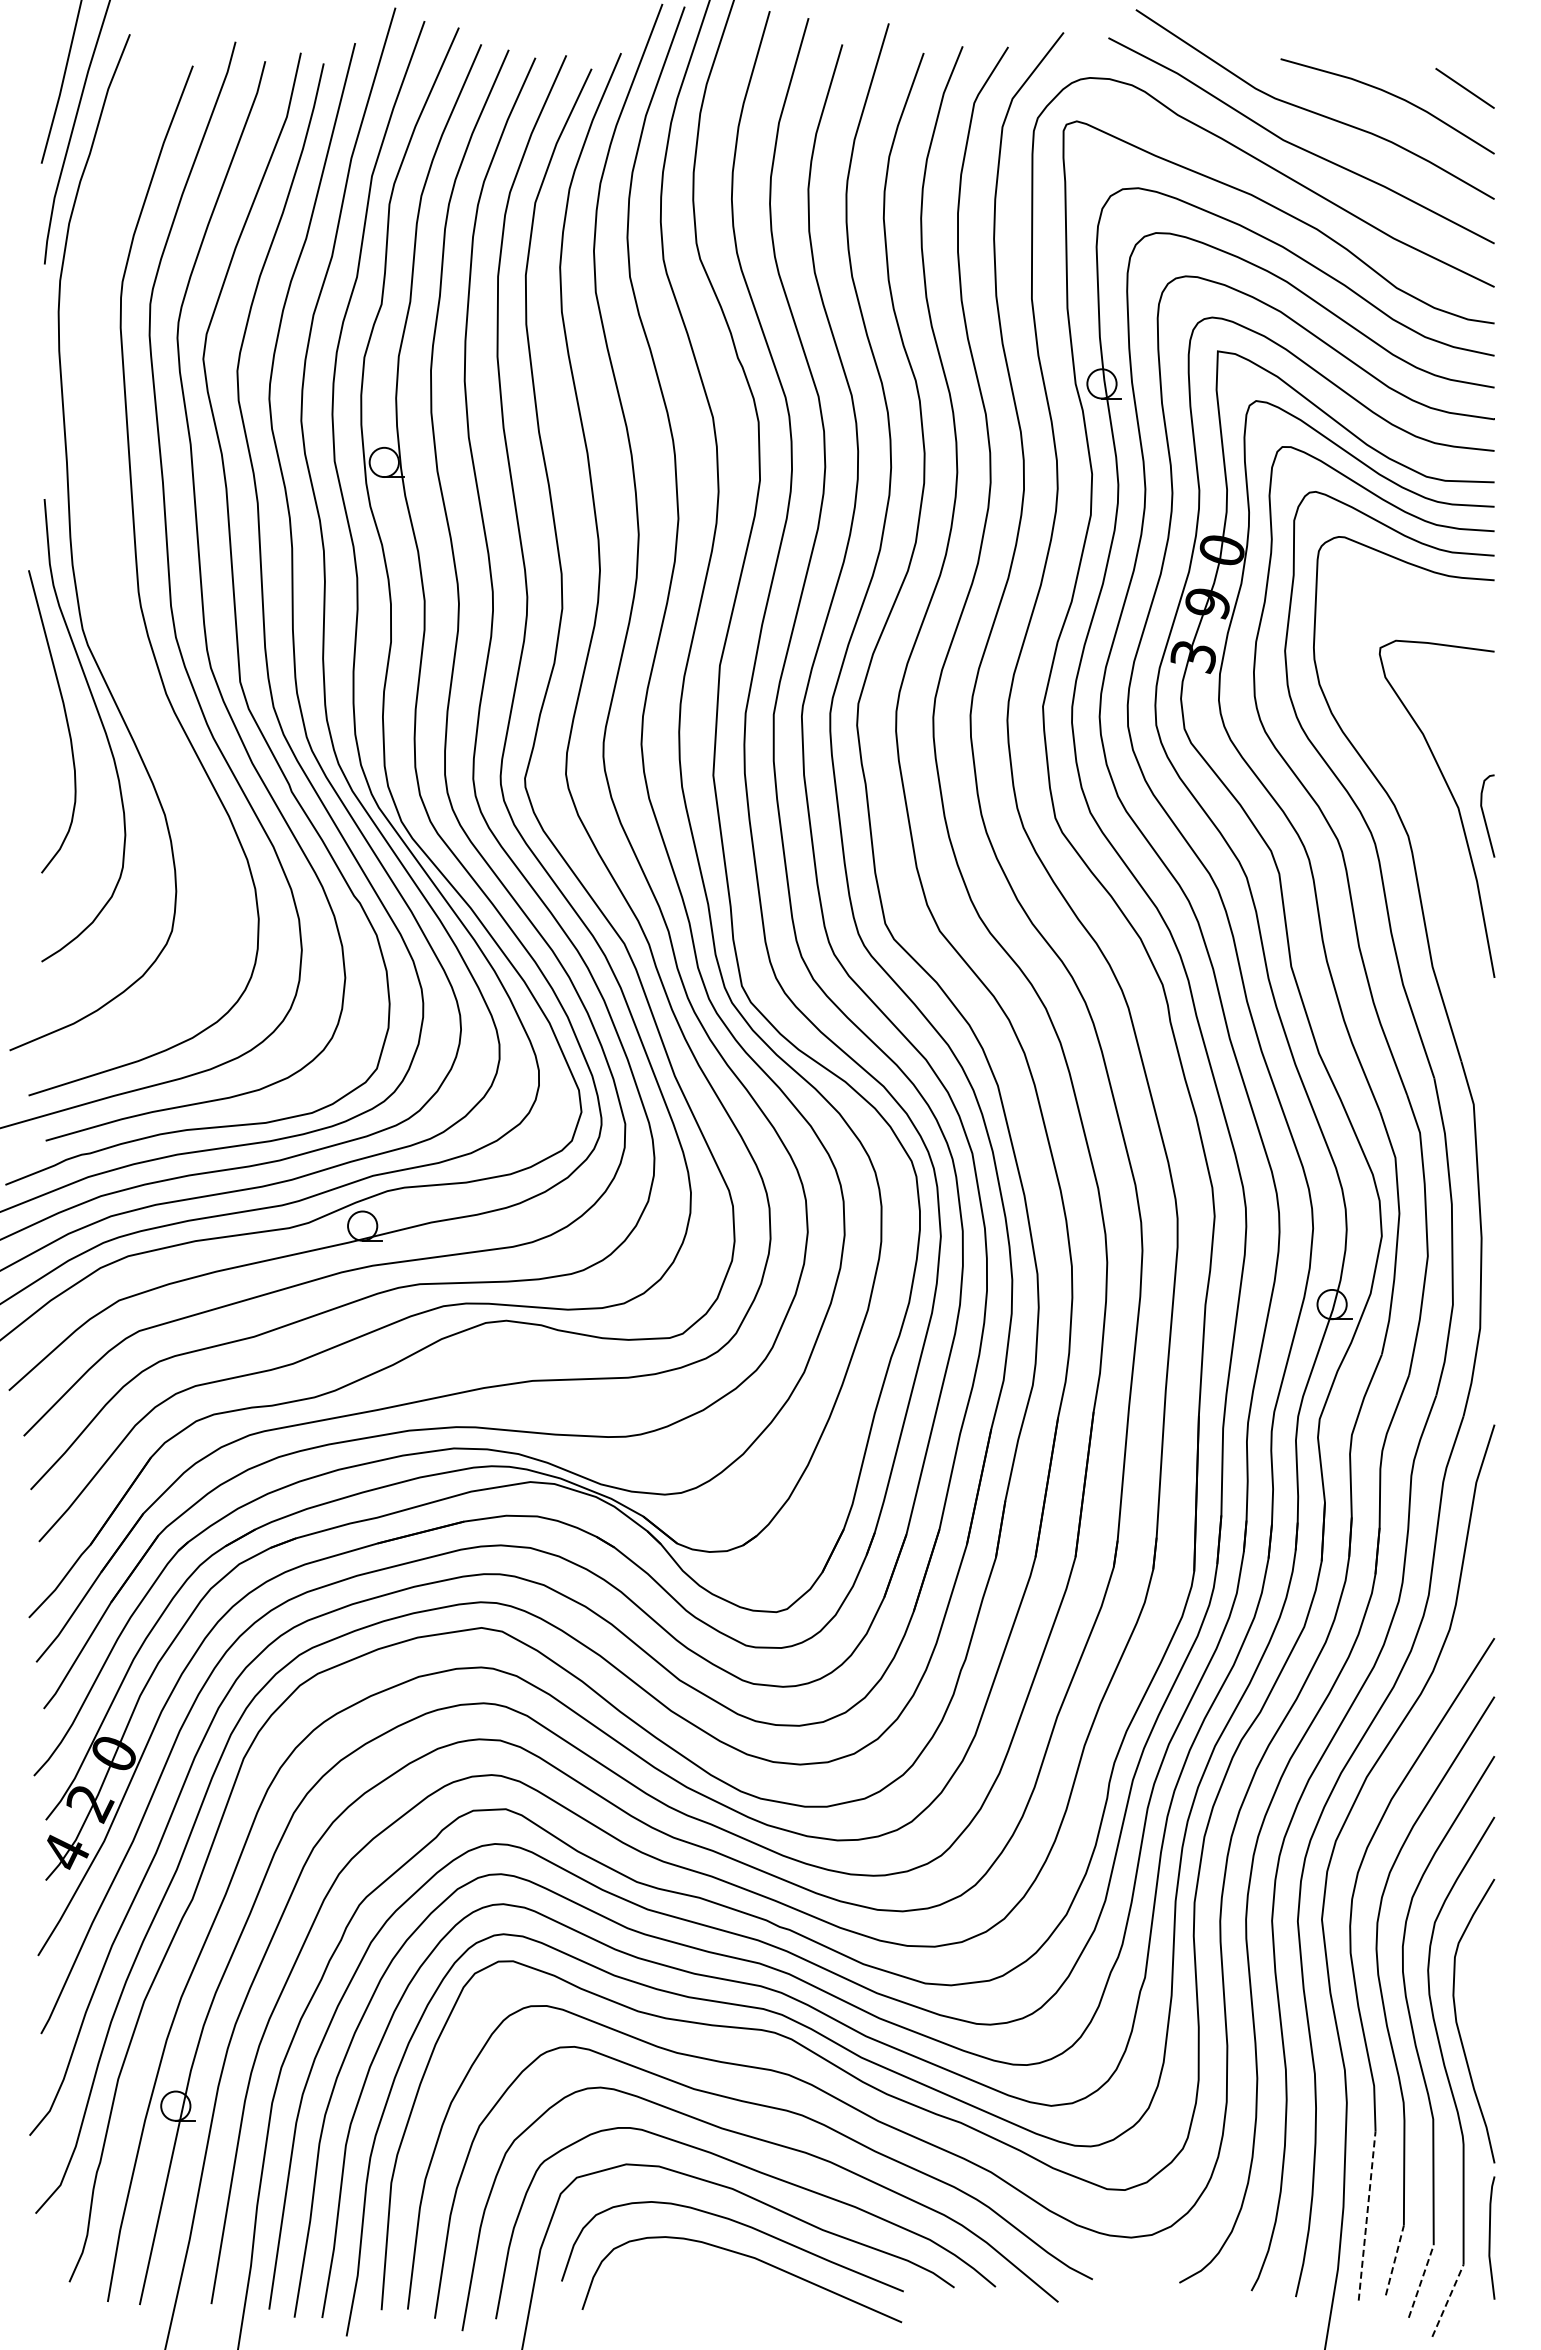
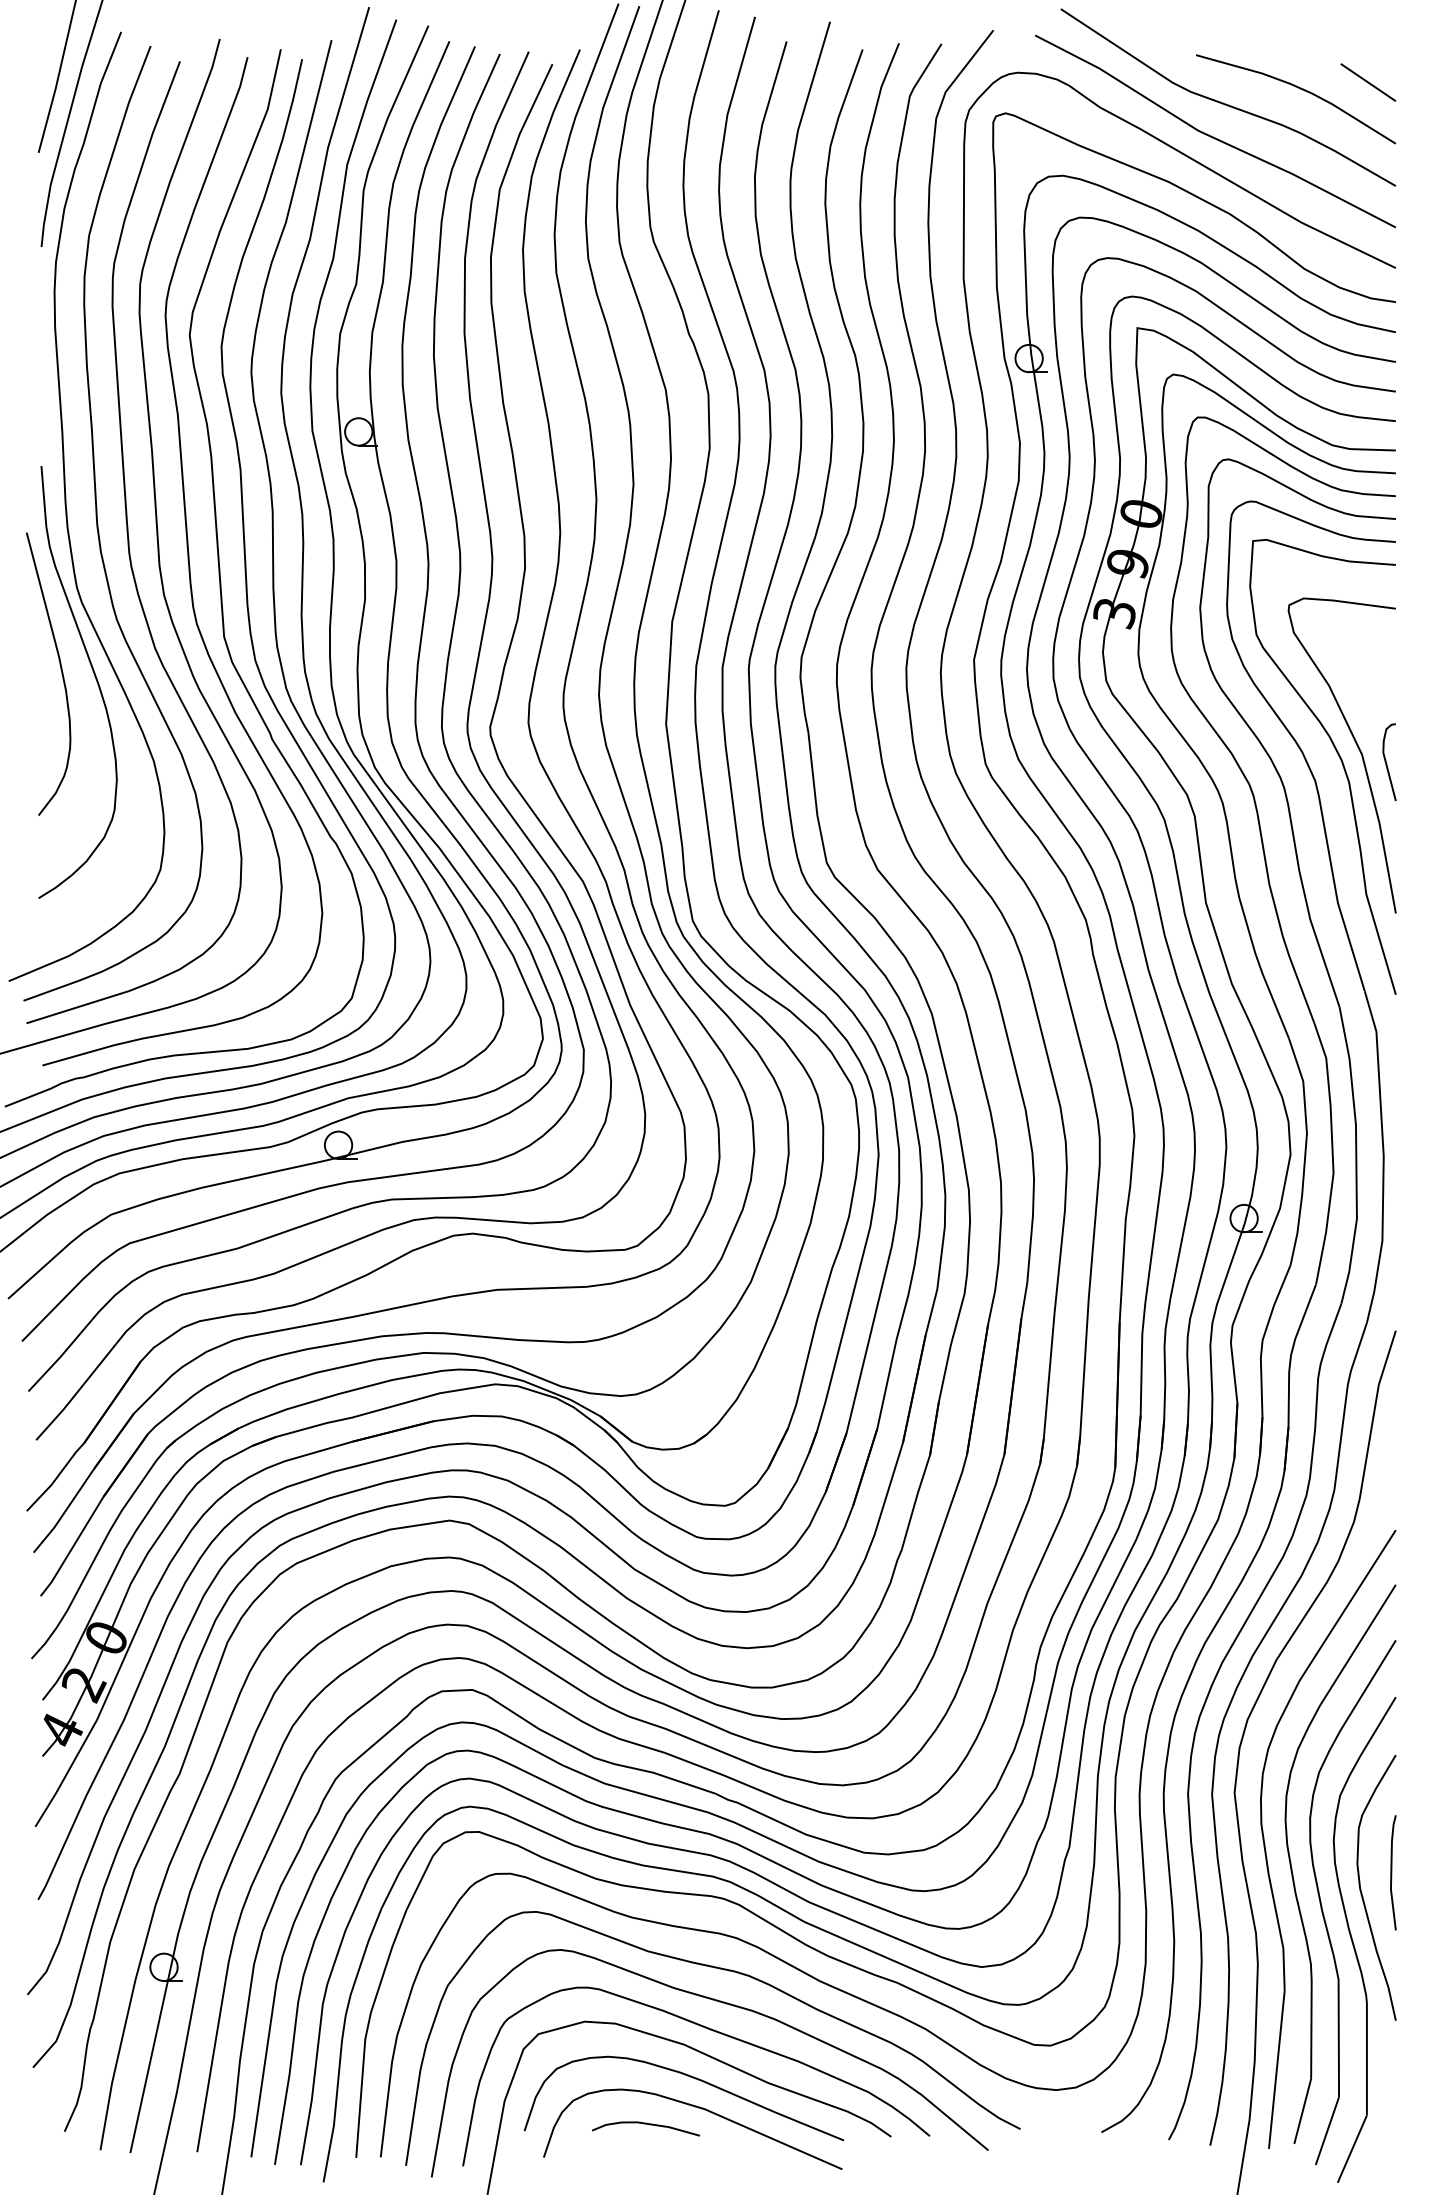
curve: (105, 560) -> (98, 523), added
curve: (1434, 812) -> (1339, 758), added
line: (1367, 2215) -> (1277, 2069), dashed -> solid
line: (1490, 2237) -> (1392, 1872), moved
line: (1394, 2259) -> (1302, 2110), dashed -> solid
curve: (691, 2274) -> (645, 2124), added
line: (1421, 2281) -> (1327, 2131), dashed -> solid
line: (1448, 2300) -> (1352, 2148), dashed -> solid

